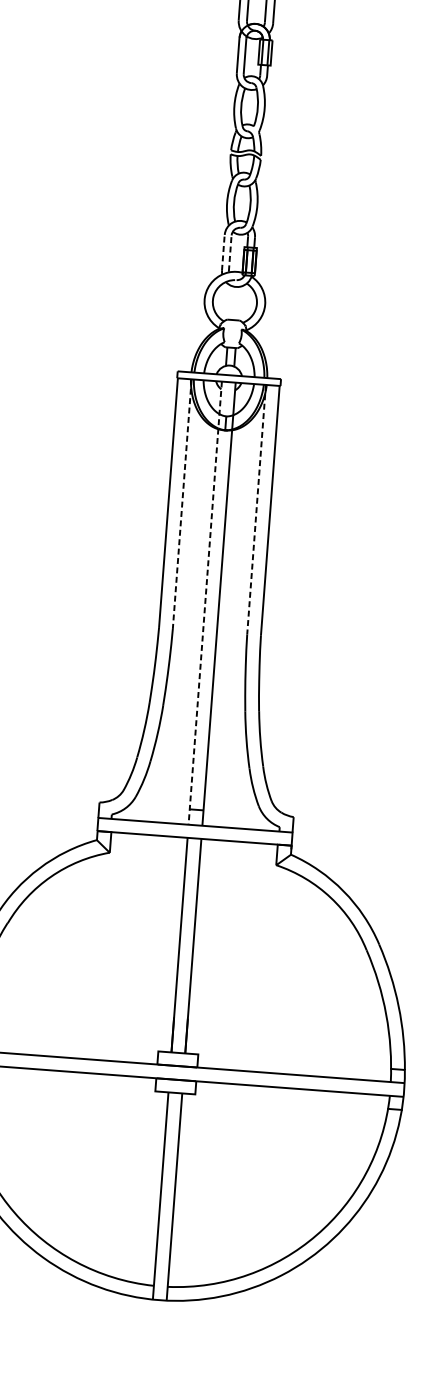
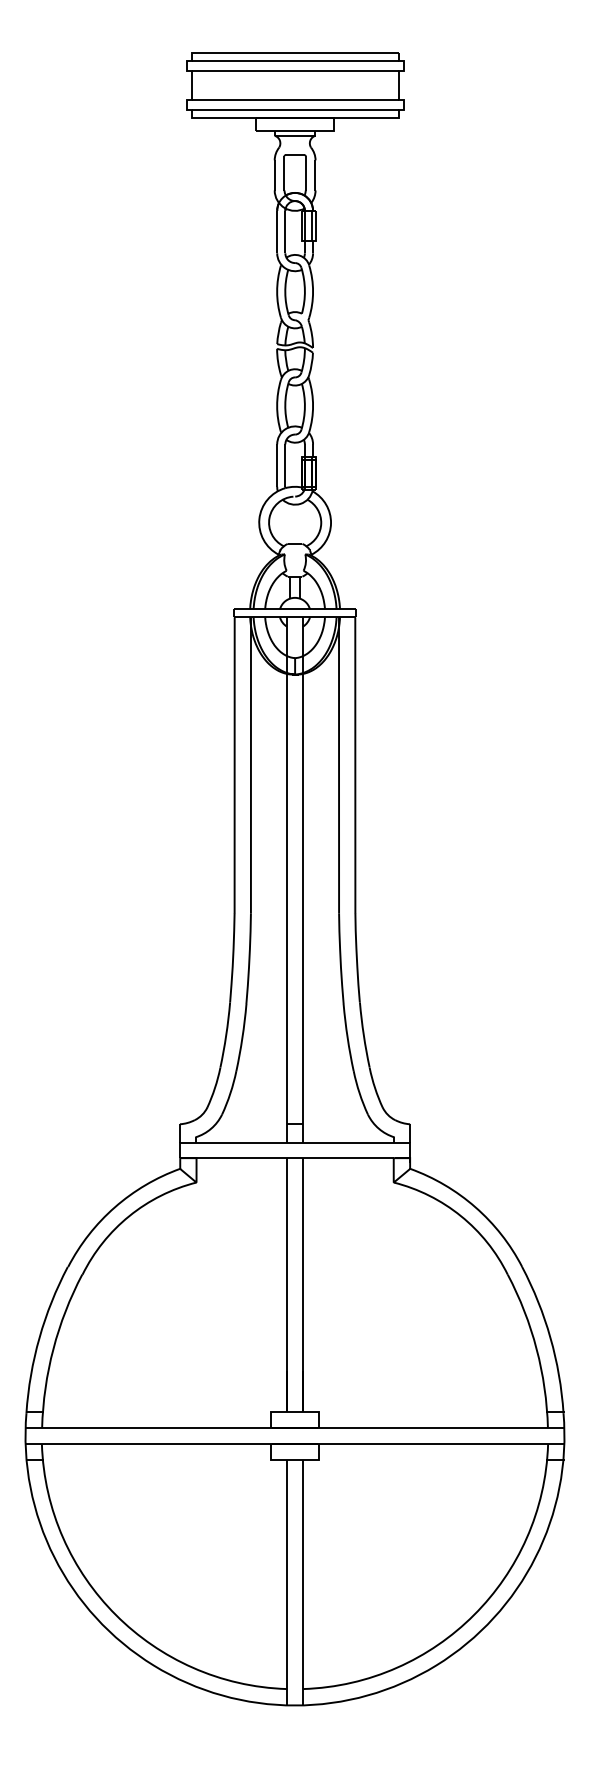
line: (223, 252) -> (277, 465), dashed -> solid
line: (230, 253) -> (285, 465), dashed -> solid
line: (181, 504) -> (250, 765), dashed -> solid
line: (256, 509) -> (339, 765), dashed -> solid
line: (204, 603) -> (286, 880), dashed -> solid

